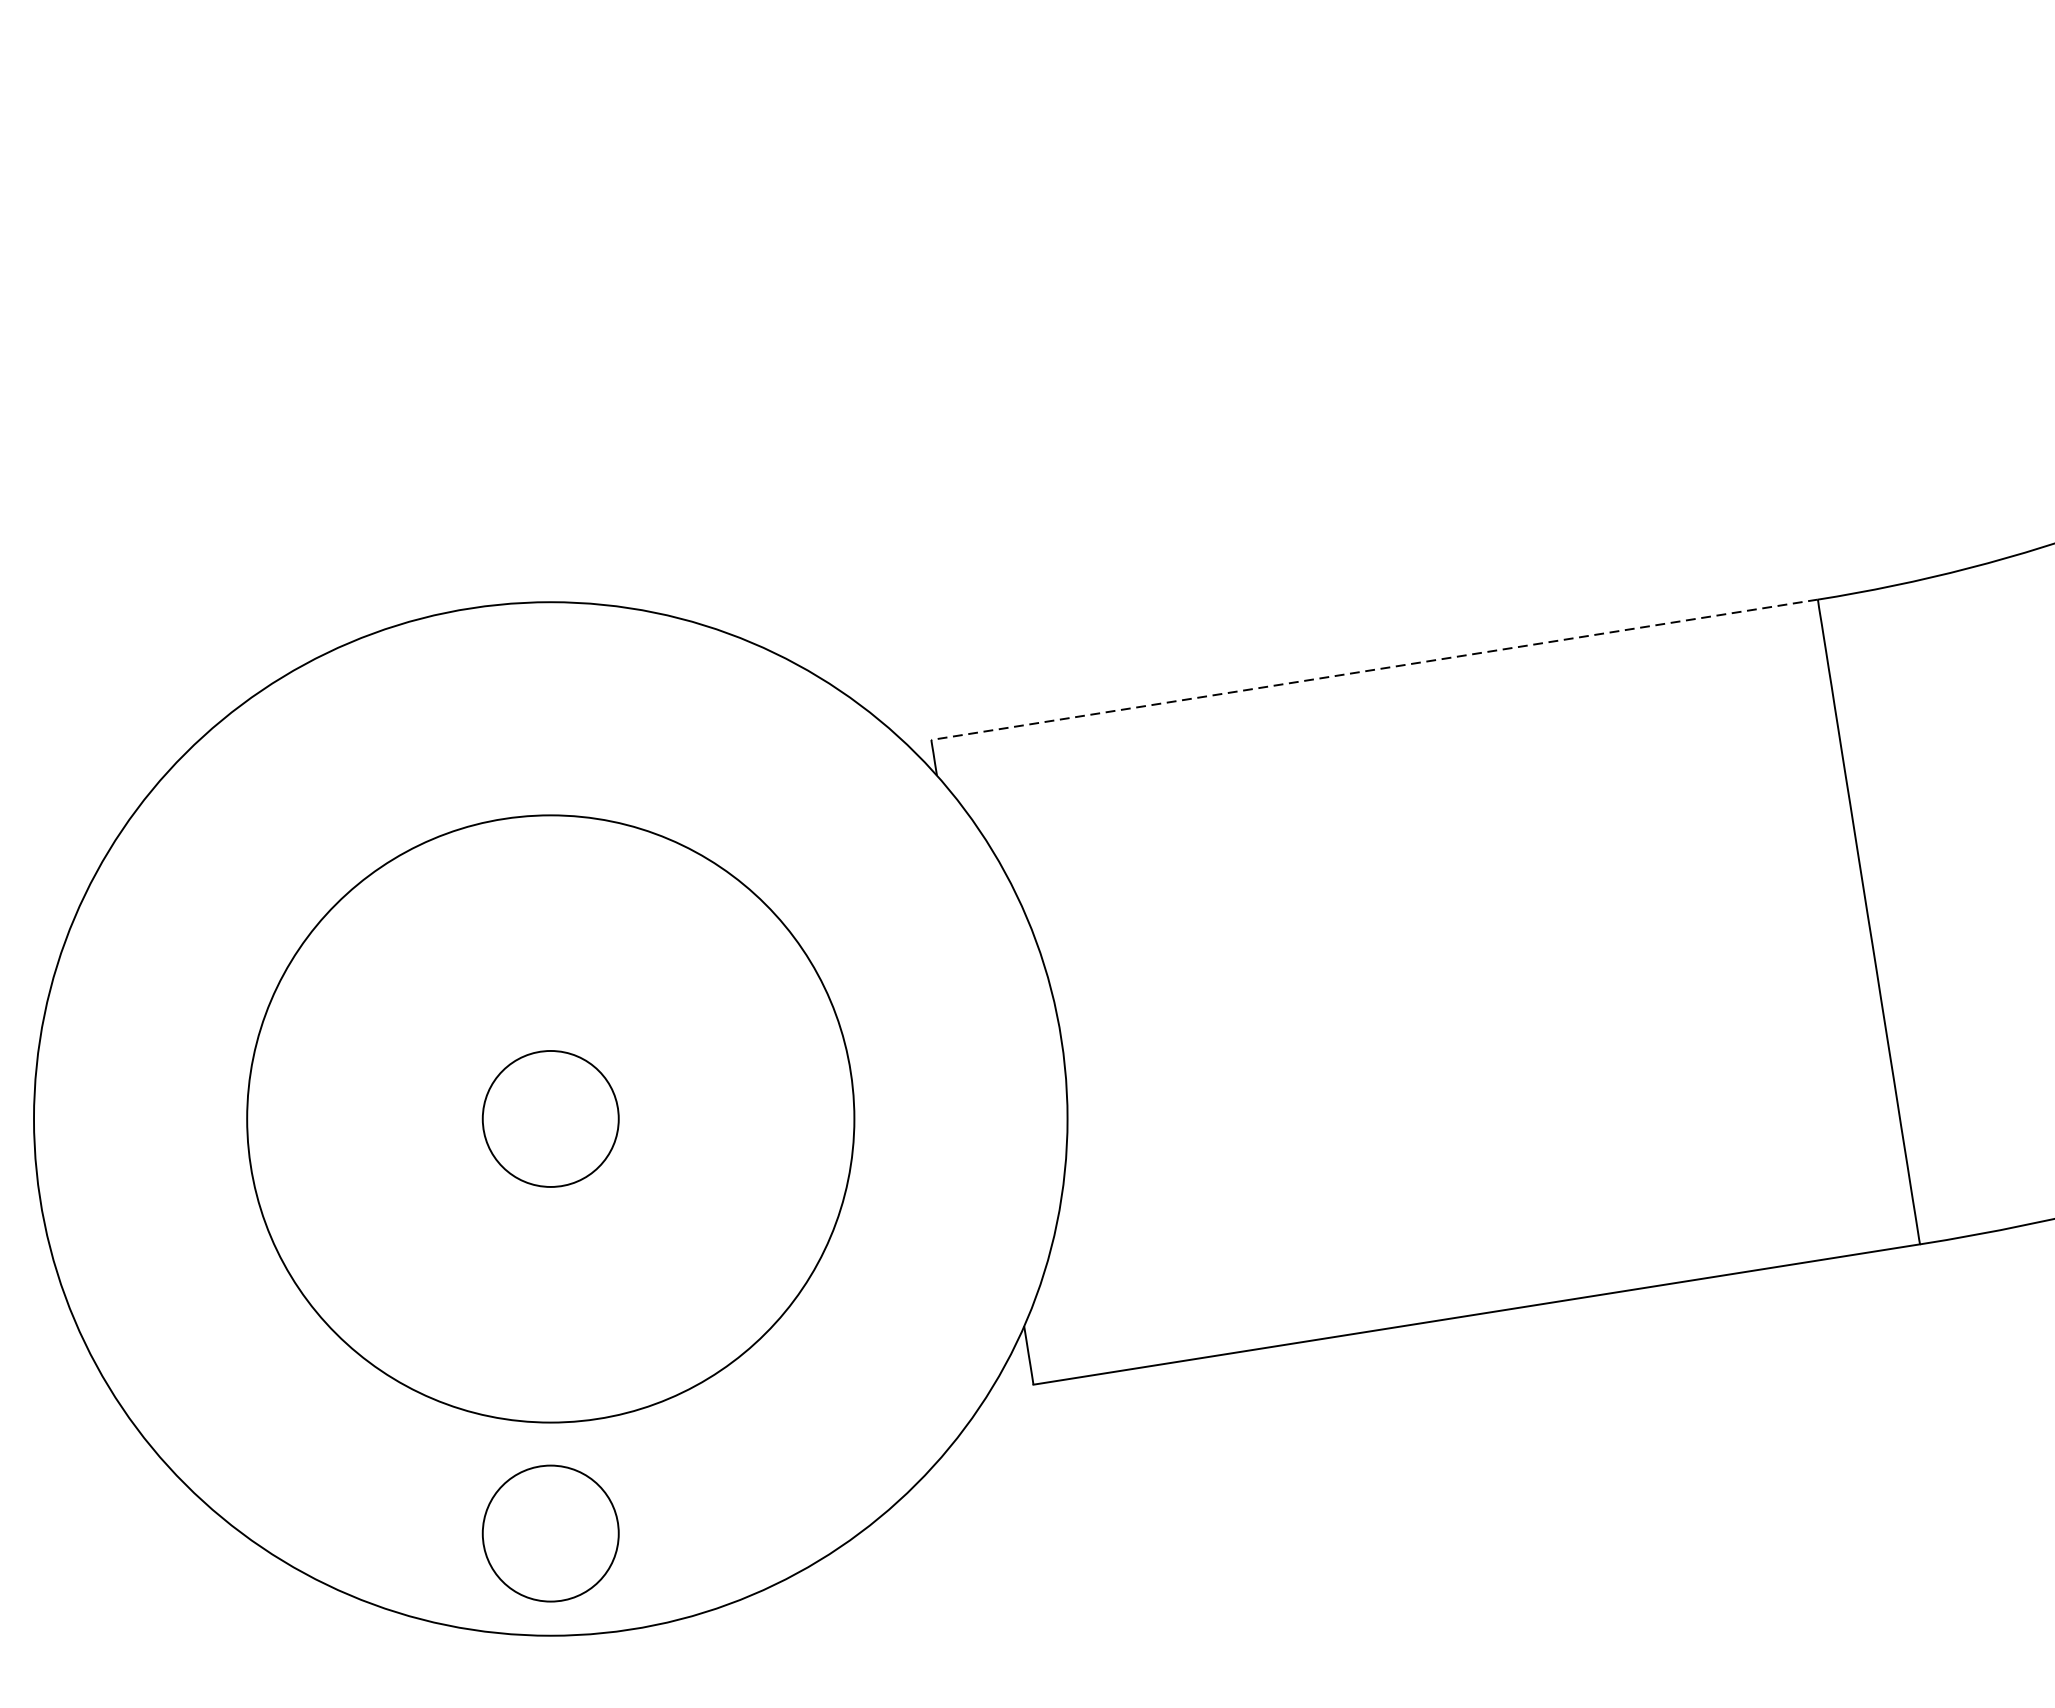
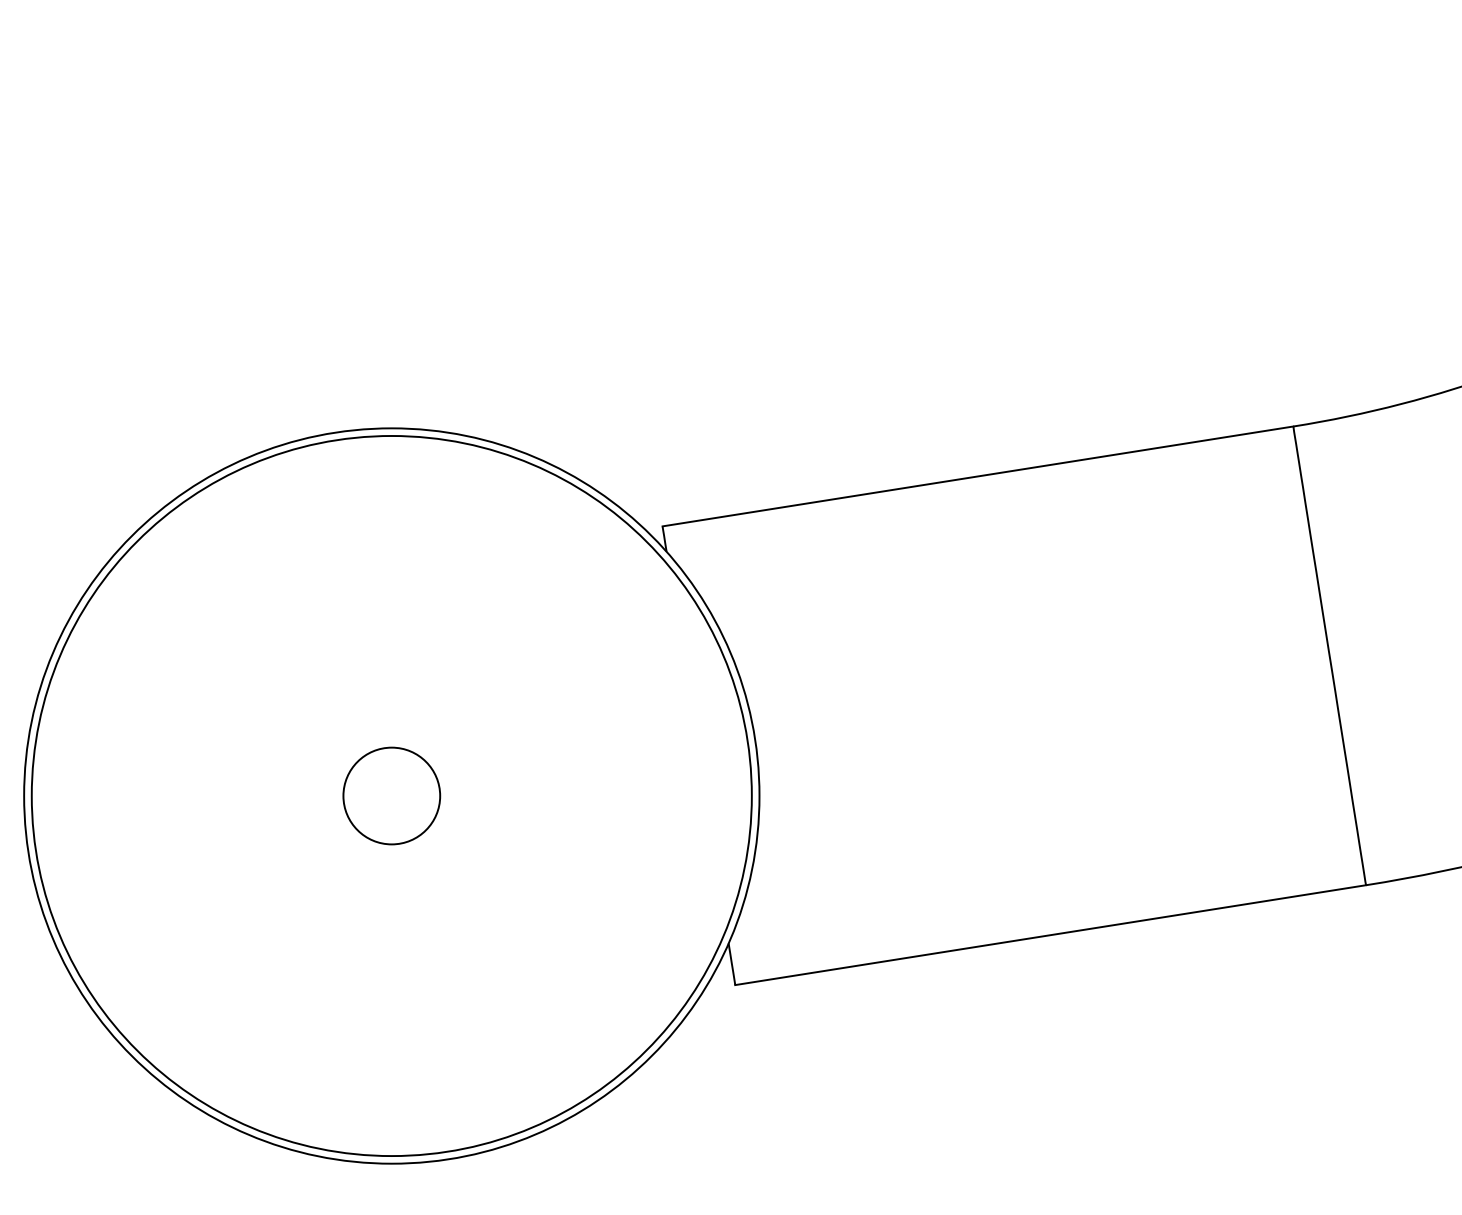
line: (1373, 669) -> (977, 476), dashed -> solid
circle: (550, 1119) -> (391, 796), size x1.67
circle: (550, 1532) -> (391, 1090), removed

